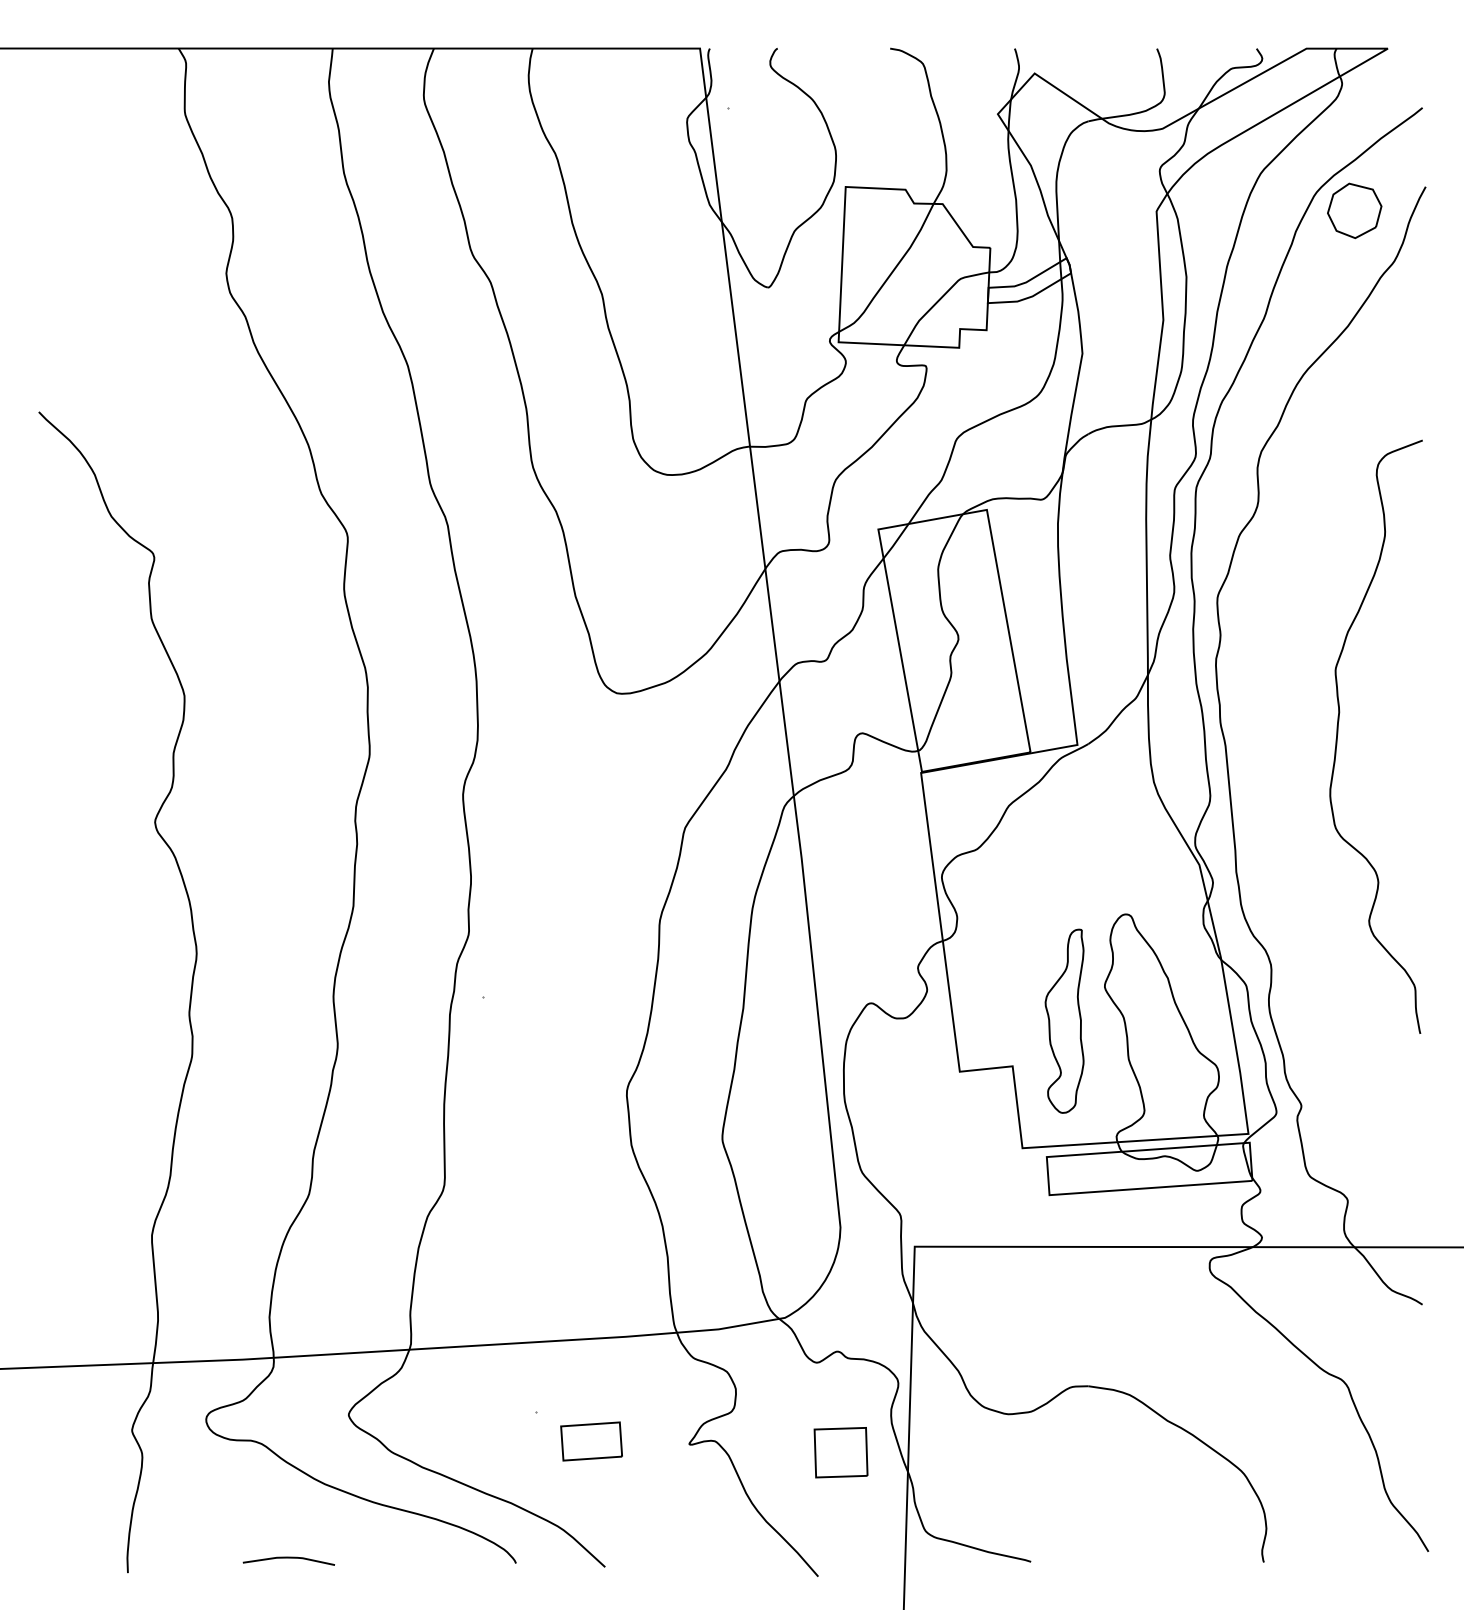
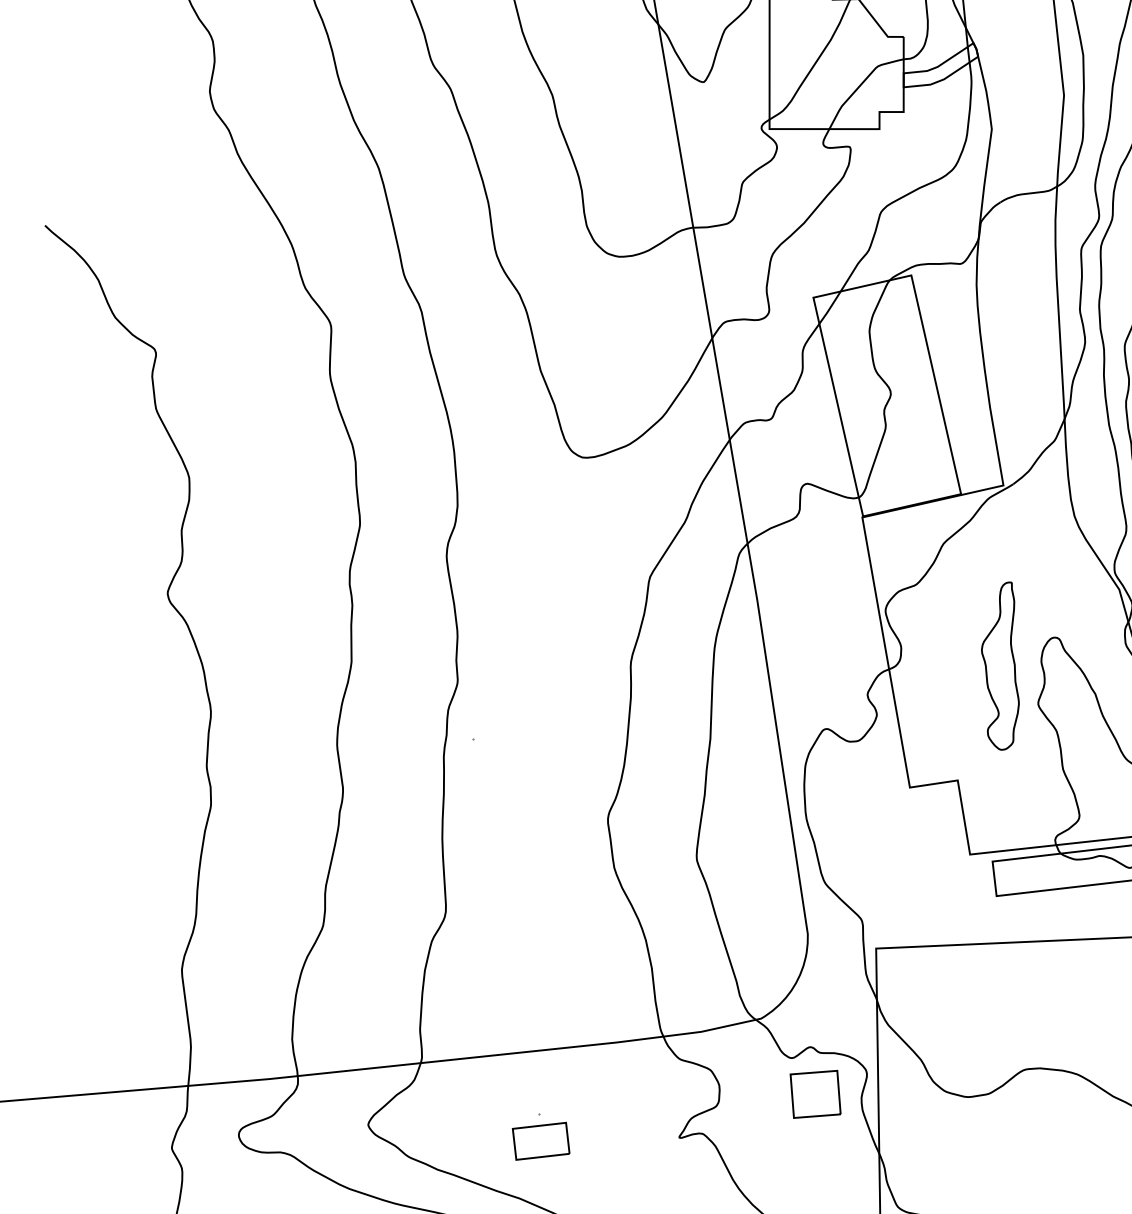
part: (1064, 1020) -> (999, 665), moved
part: (591, 1441) -> (541, 1141), moved
part: (840, 1452) -> (815, 1094), moved

